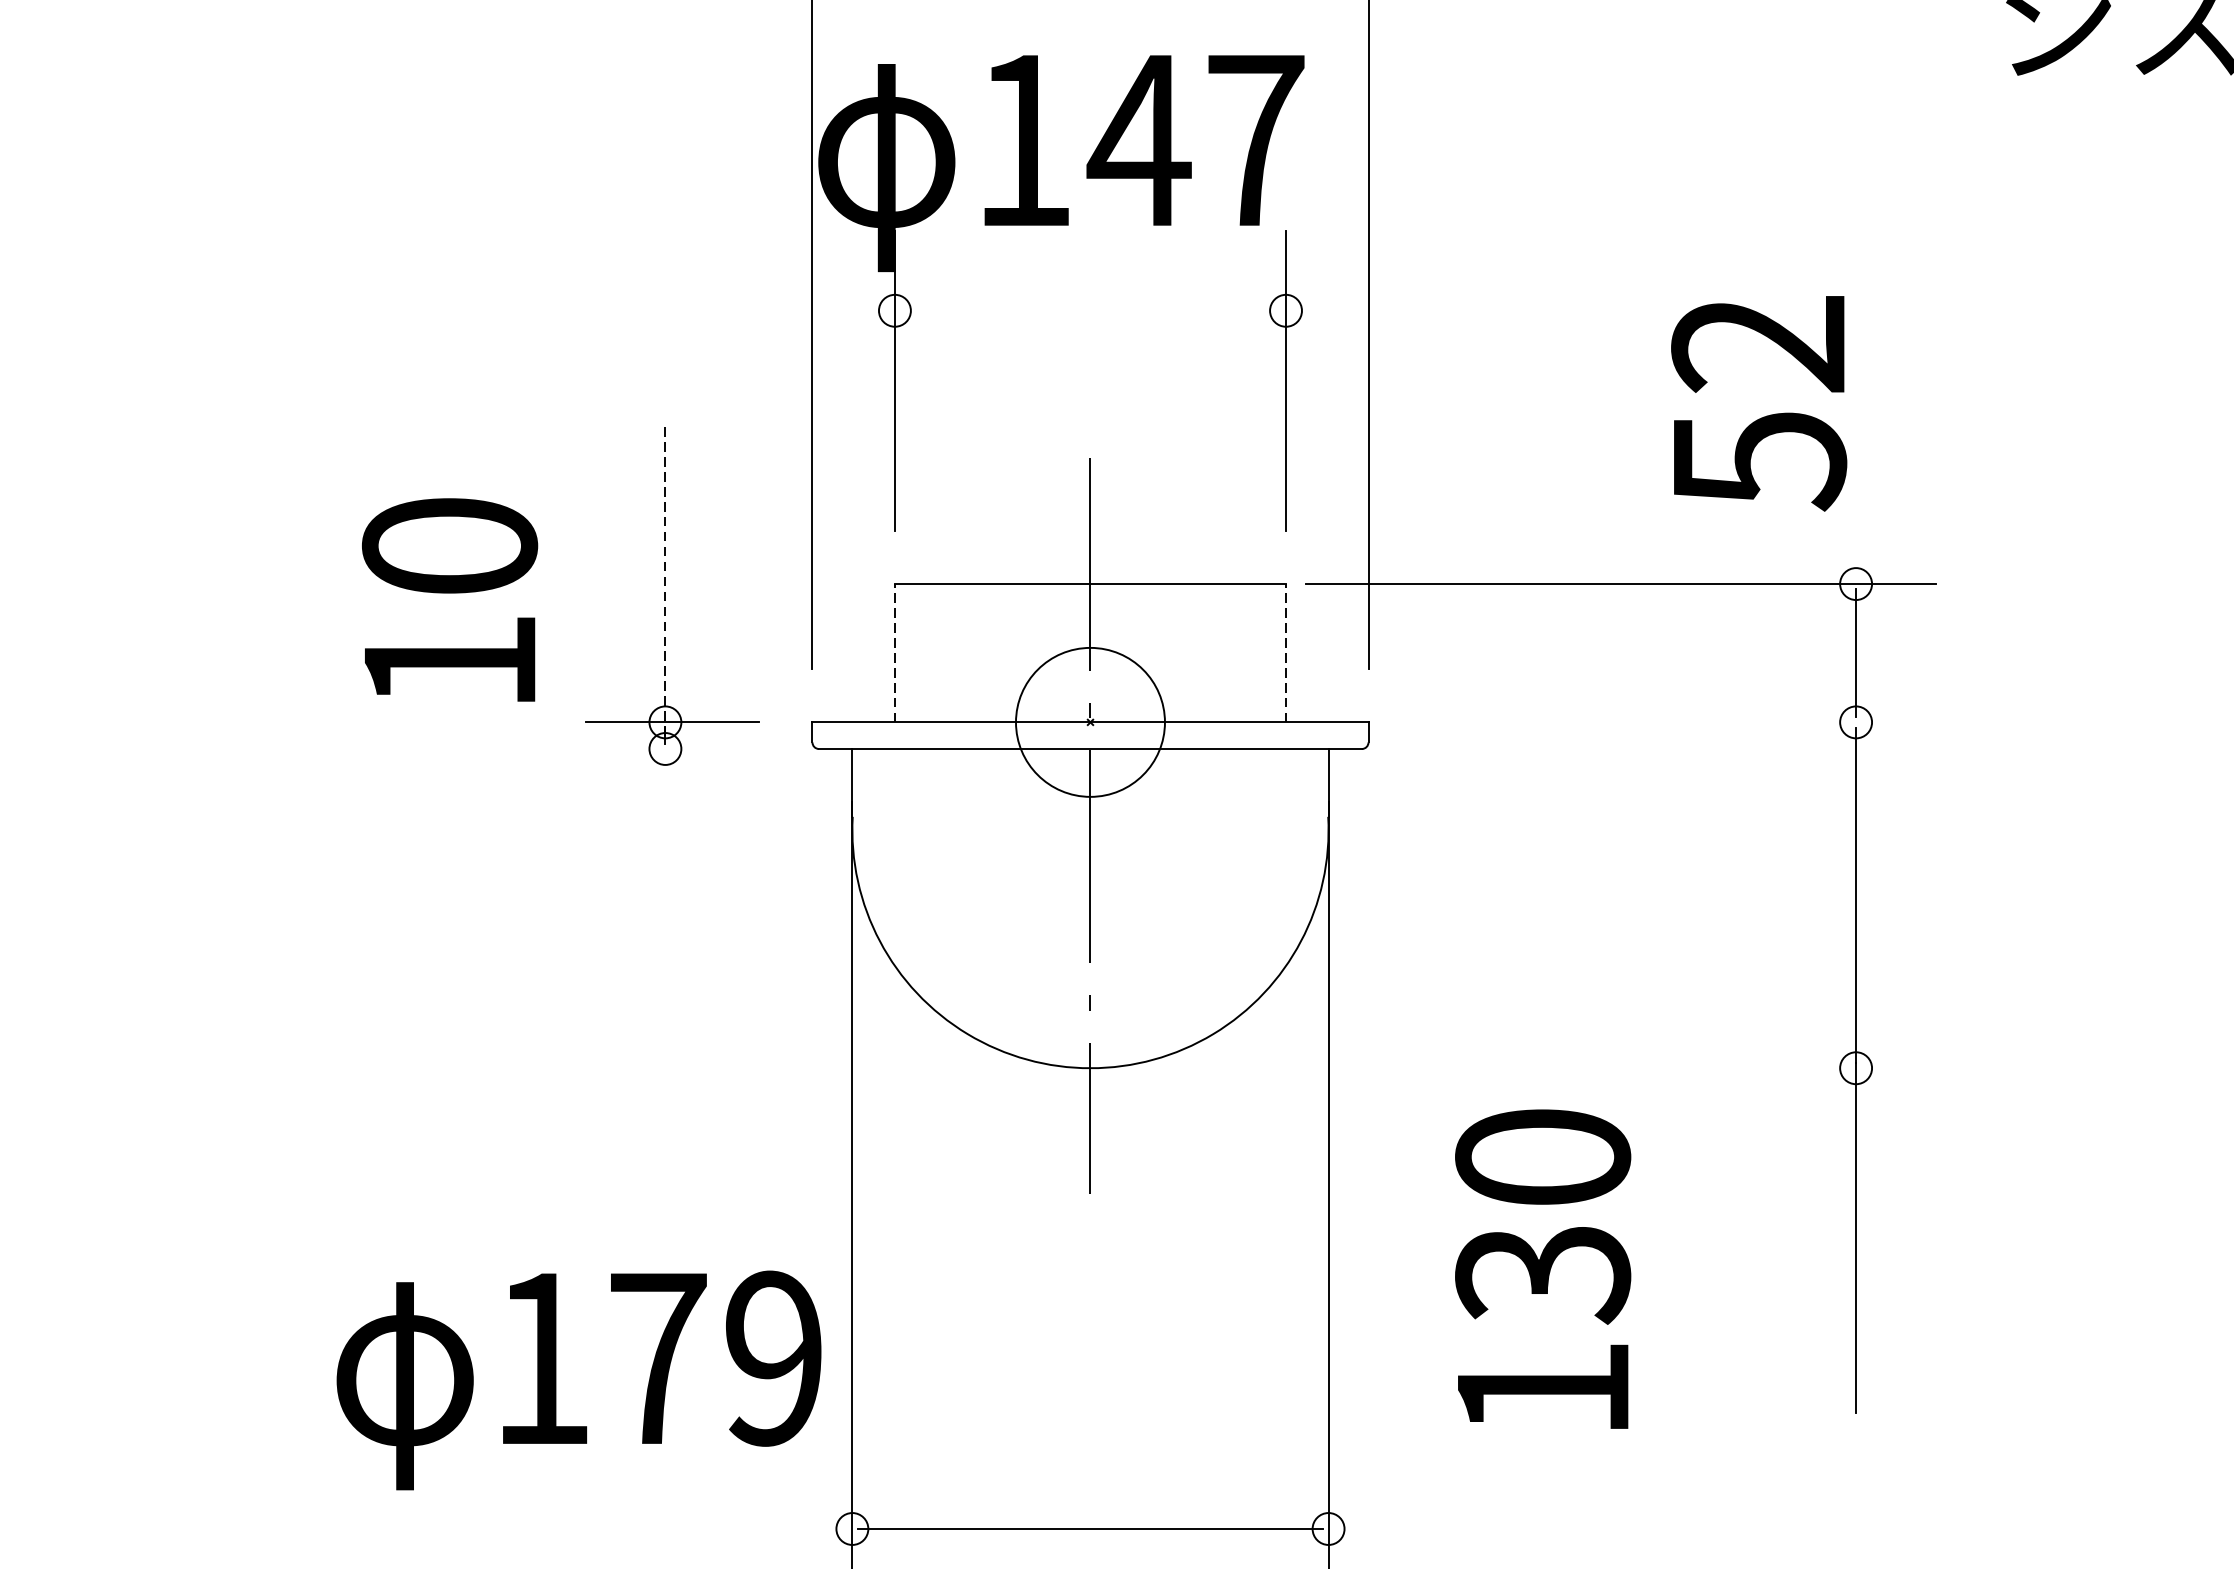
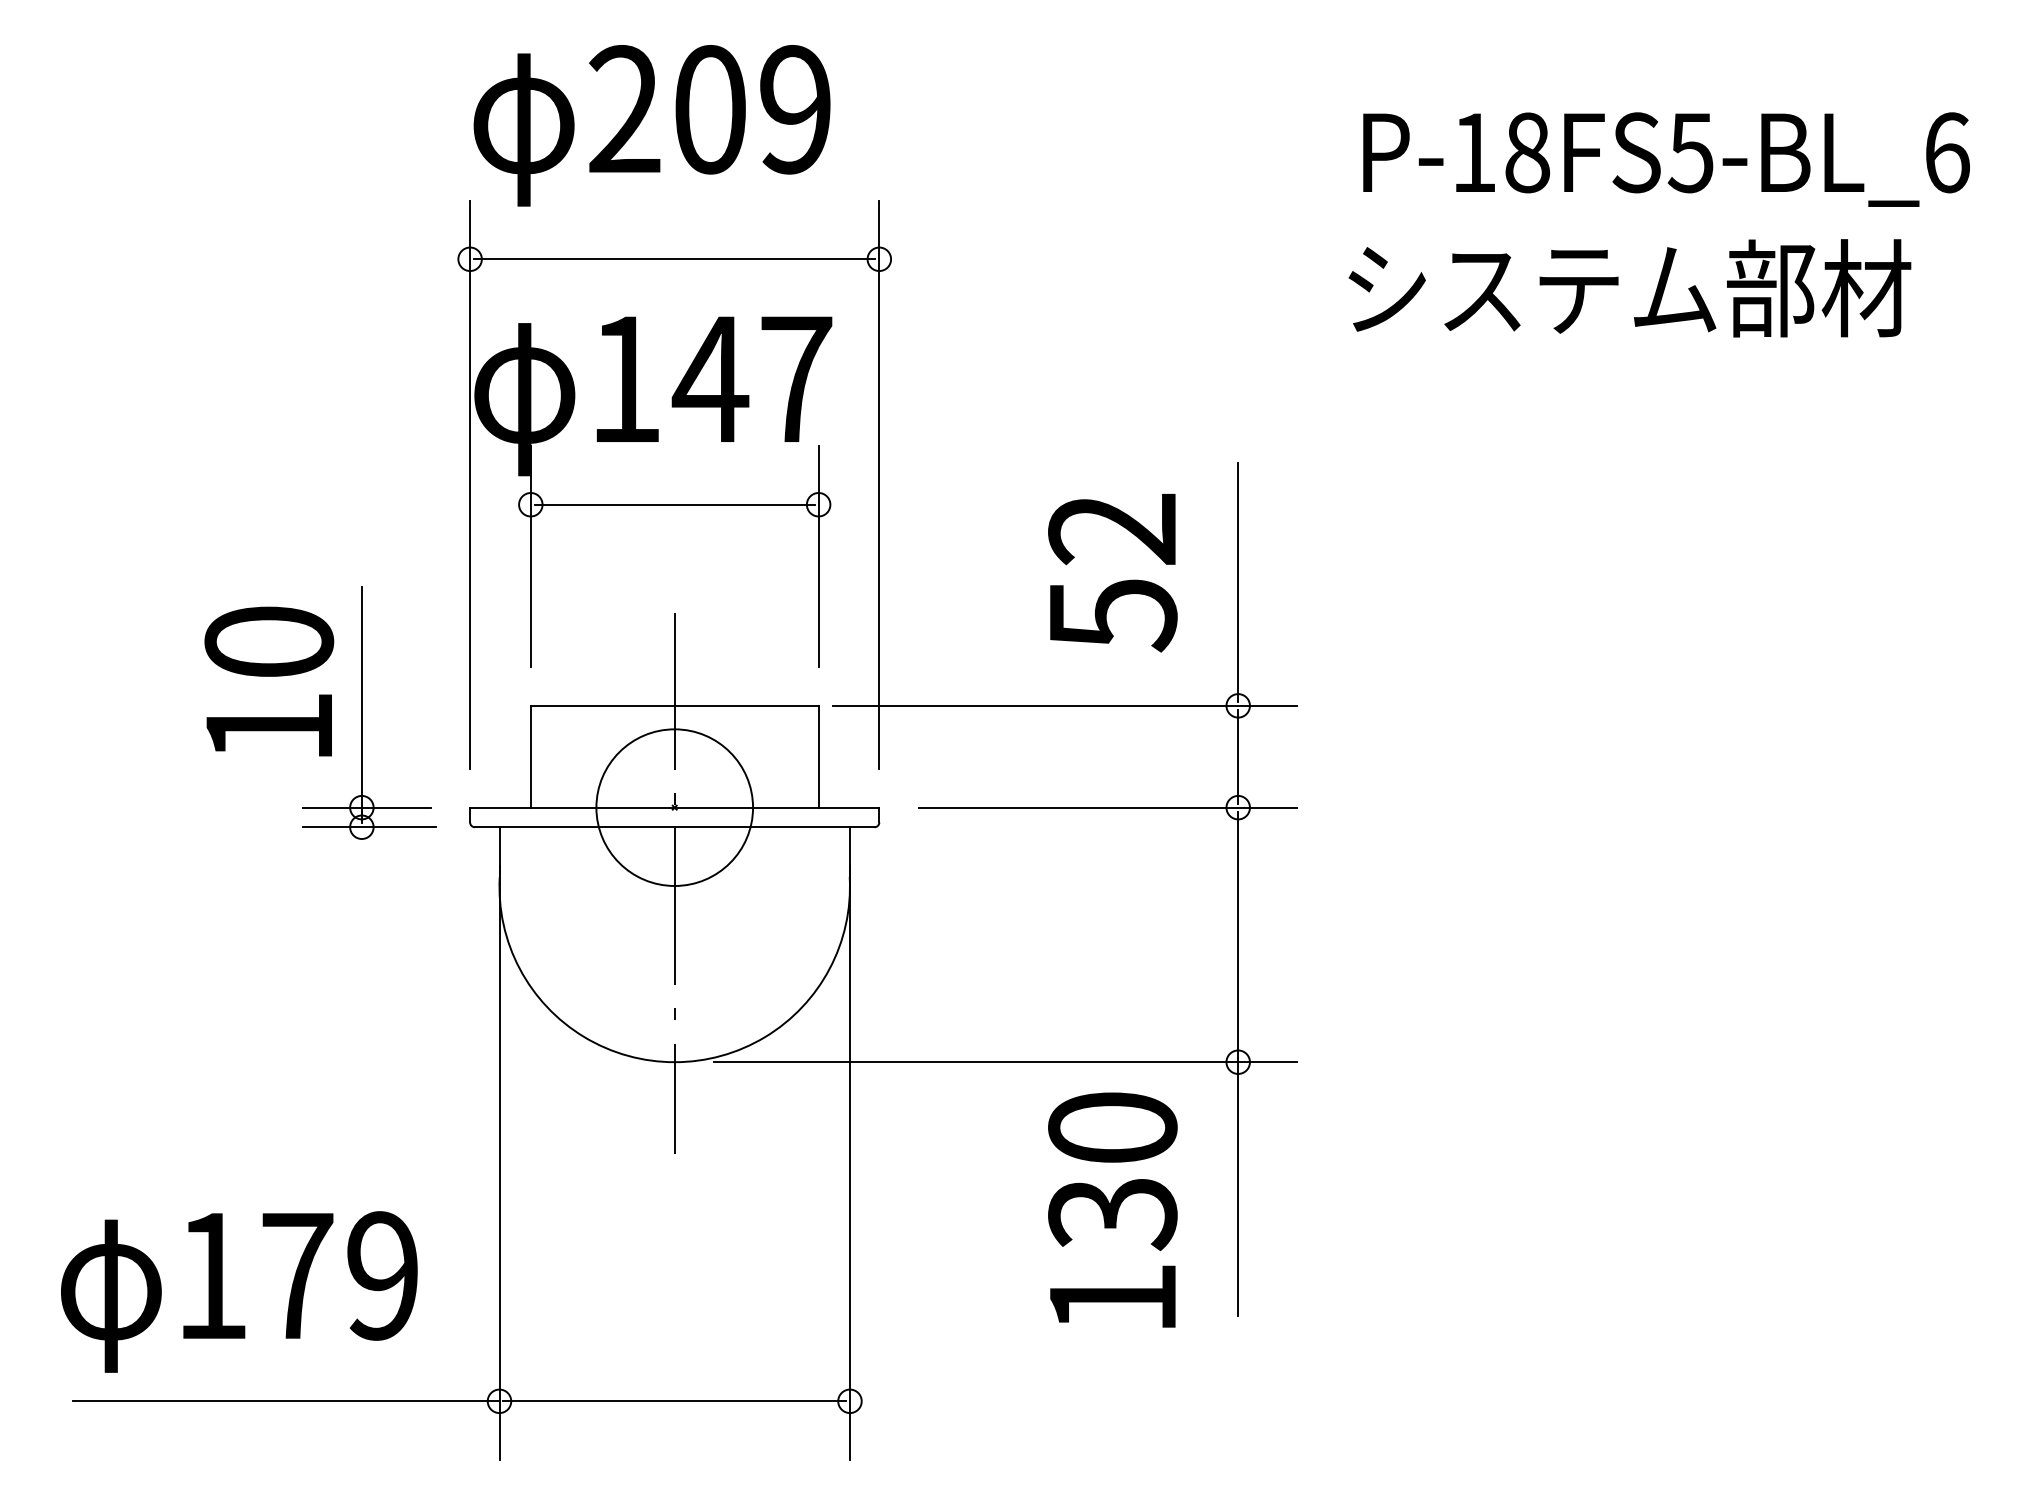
line: (1090, 310) -> (674, 504), added
text: (1758, 404) -> (1112, 573), moved
line: (1856, 416) -> (1238, 582), added
line: (664, 578) -> (361, 701), dashed -> solid
text: (450, 599) -> (269, 681), moved
line: (894, 652) -> (530, 756), dashed -> solid
line: (1285, 652) -> (818, 756), dashed -> solid
circle: (1090, 722) -> (674, 807), size x1.43
line: (1678, 722) -> (1107, 807), added
line: (675, 749) -> (369, 827), added
line: (1538, 1068) -> (1004, 1062), added
text: (1542, 1268) -> (1112, 1209), moved
text: (579, 1379) -> (239, 1291), moved
line: (562, 1529) -> (286, 1401), added

